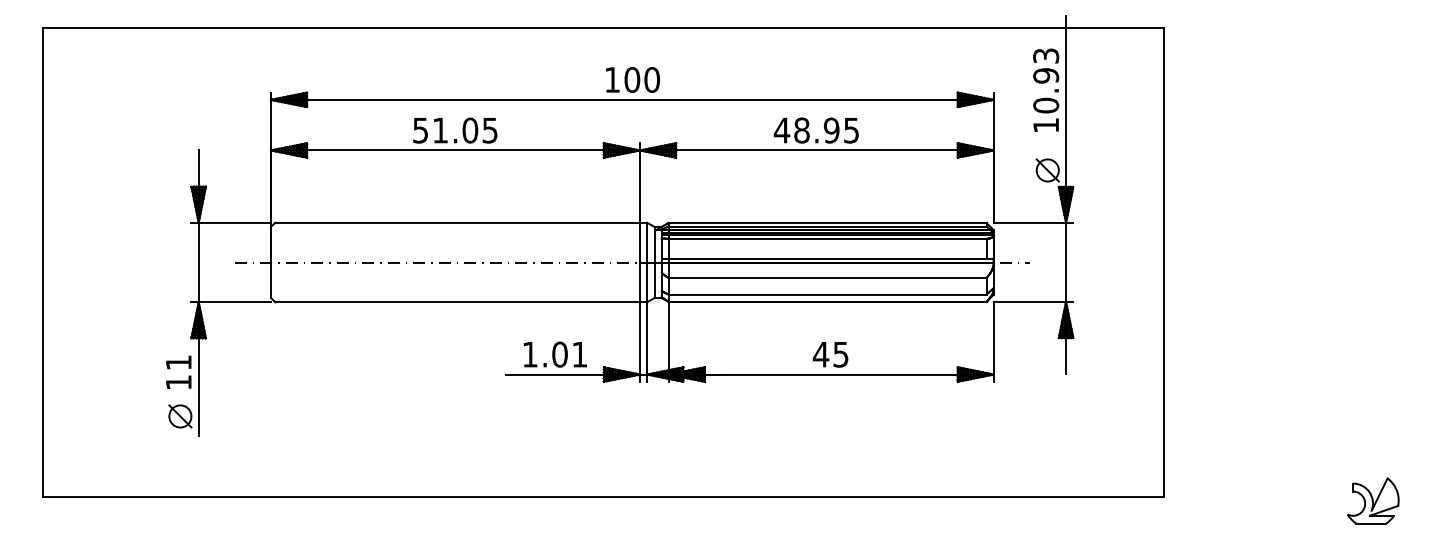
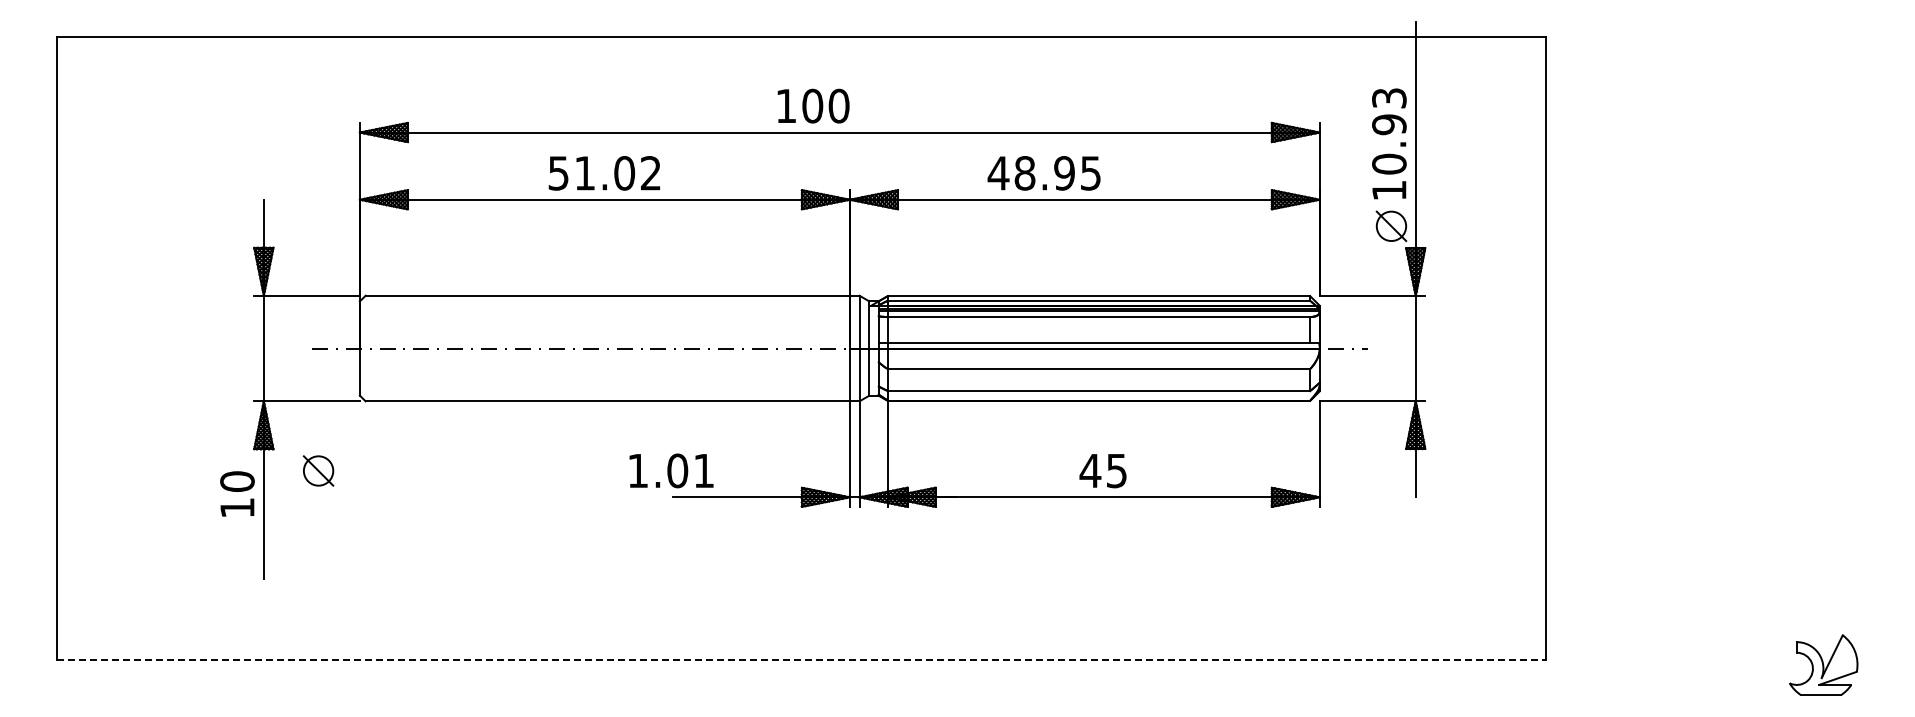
text: (632, 79) -> (813, 105), moved
text: (1046, 90) -> (1389, 143), moved
text: (489, 130) -> (650, 173), 51.05 -> 51.02
text: (815, 130) -> (1043, 173), moved
text: (555, 354) -> (671, 470), moved
text: (178, 362) -> (237, 481), 11 -> 10
part: (180, 416) -> (318, 470), moved
line: (604, 497) -> (802, 660), solid -> dashed

